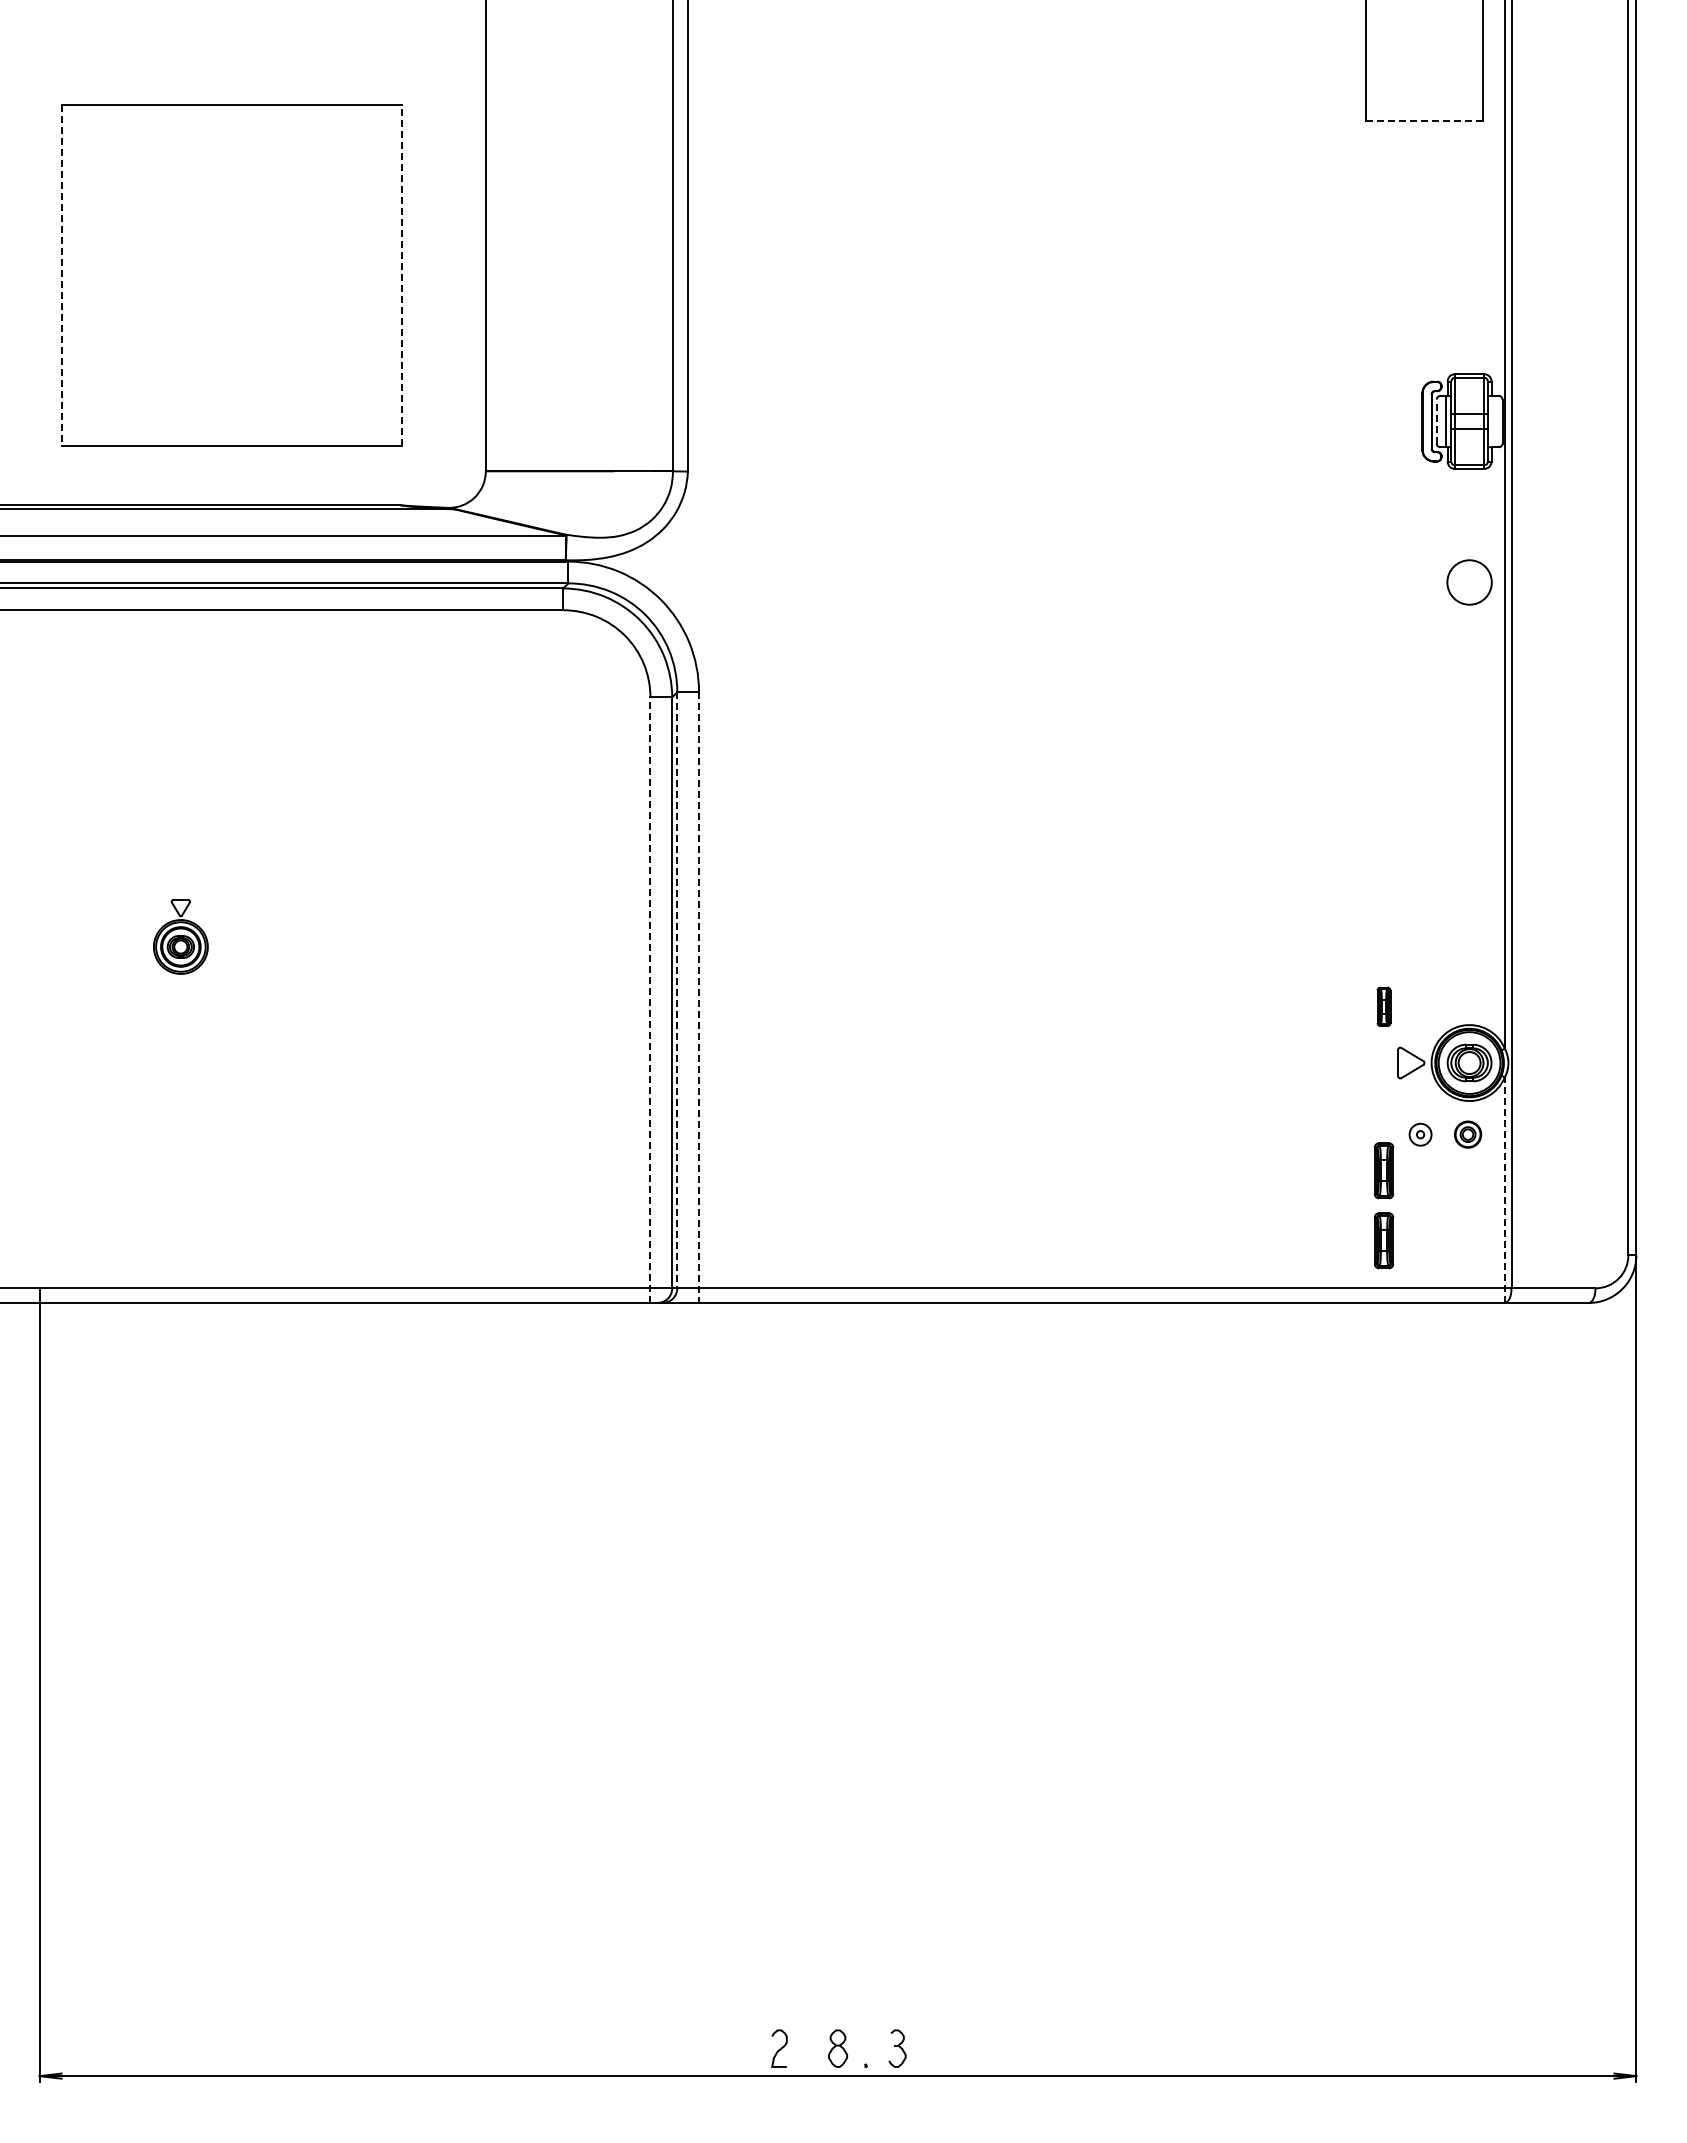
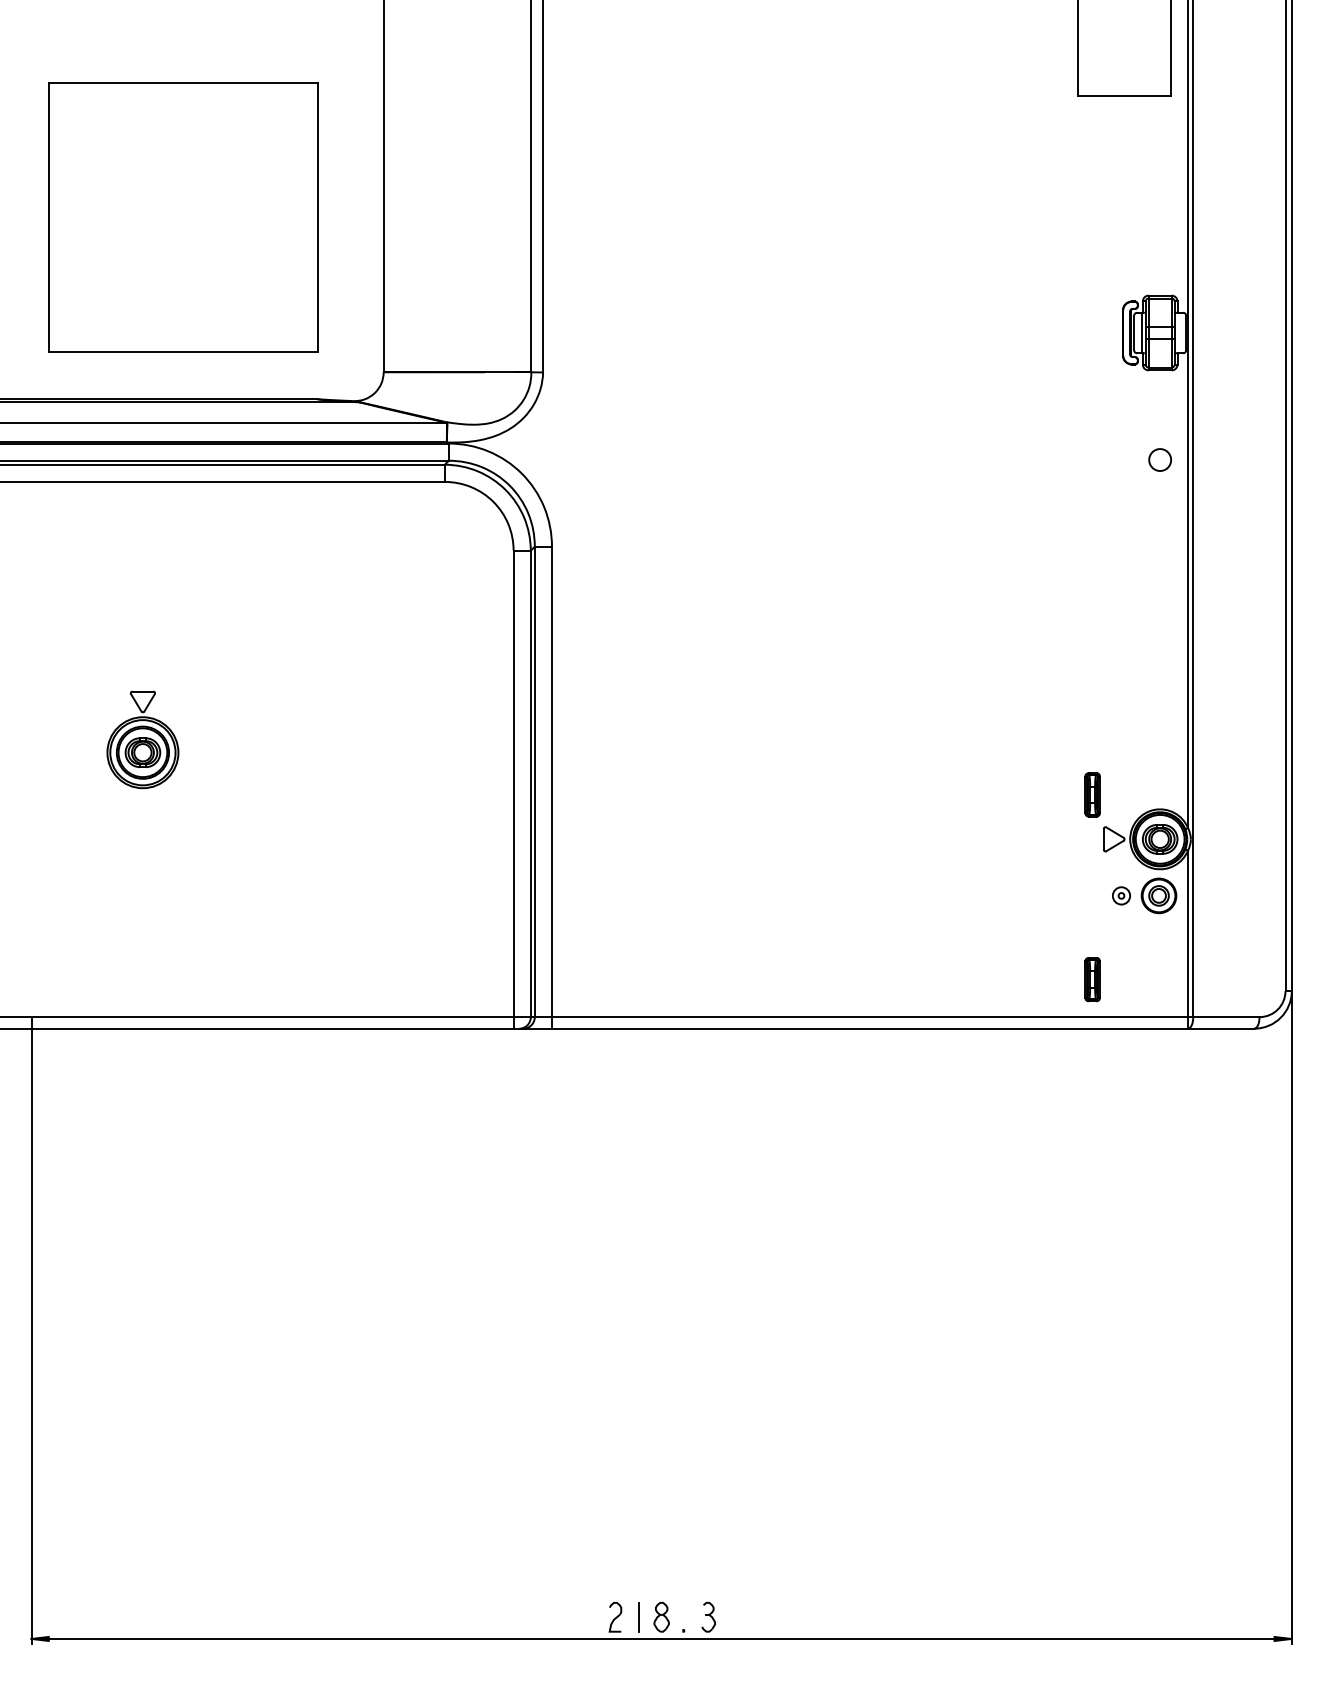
line: (1424, 120) -> (1124, 95), dashed -> solid
line: (402, 274) -> (317, 216), dashed -> solid
line: (61, 275) -> (48, 217), dashed -> solid
line: (1436, 421) -> (1134, 332), dashed -> solid
circle: (1469, 582) -> (1160, 460), size x0.62
part: (180, 937) -> (142, 740), size x1.67
line: (677, 990) -> (534, 782), dashed -> solid
line: (699, 998) -> (552, 788), dashed -> solid
line: (650, 1000) -> (513, 789), dashed -> solid
part: (1383, 1006) -> (1092, 794), size x1.43
part: (1467, 1134) -> (1158, 895), size x1.67
part: (1383, 1170) -> (1092, 924), removed
line: (1504, 1190) -> (1187, 939), dashed -> solid
line: (808, 2048) -> (638, 1617), added

